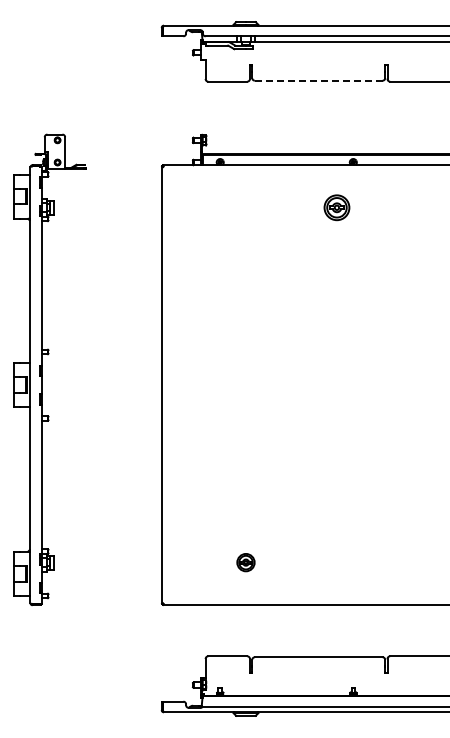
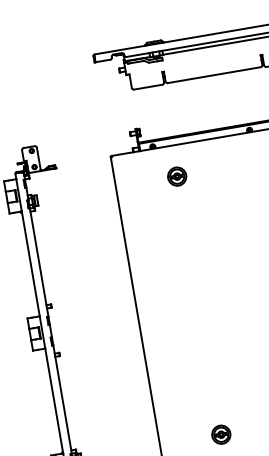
line: (318, 80) -> (214, 75), dashed -> solid
part: (336, 207) -> (176, 176), moved
part: (245, 562) -> (220, 434), size x1.43

